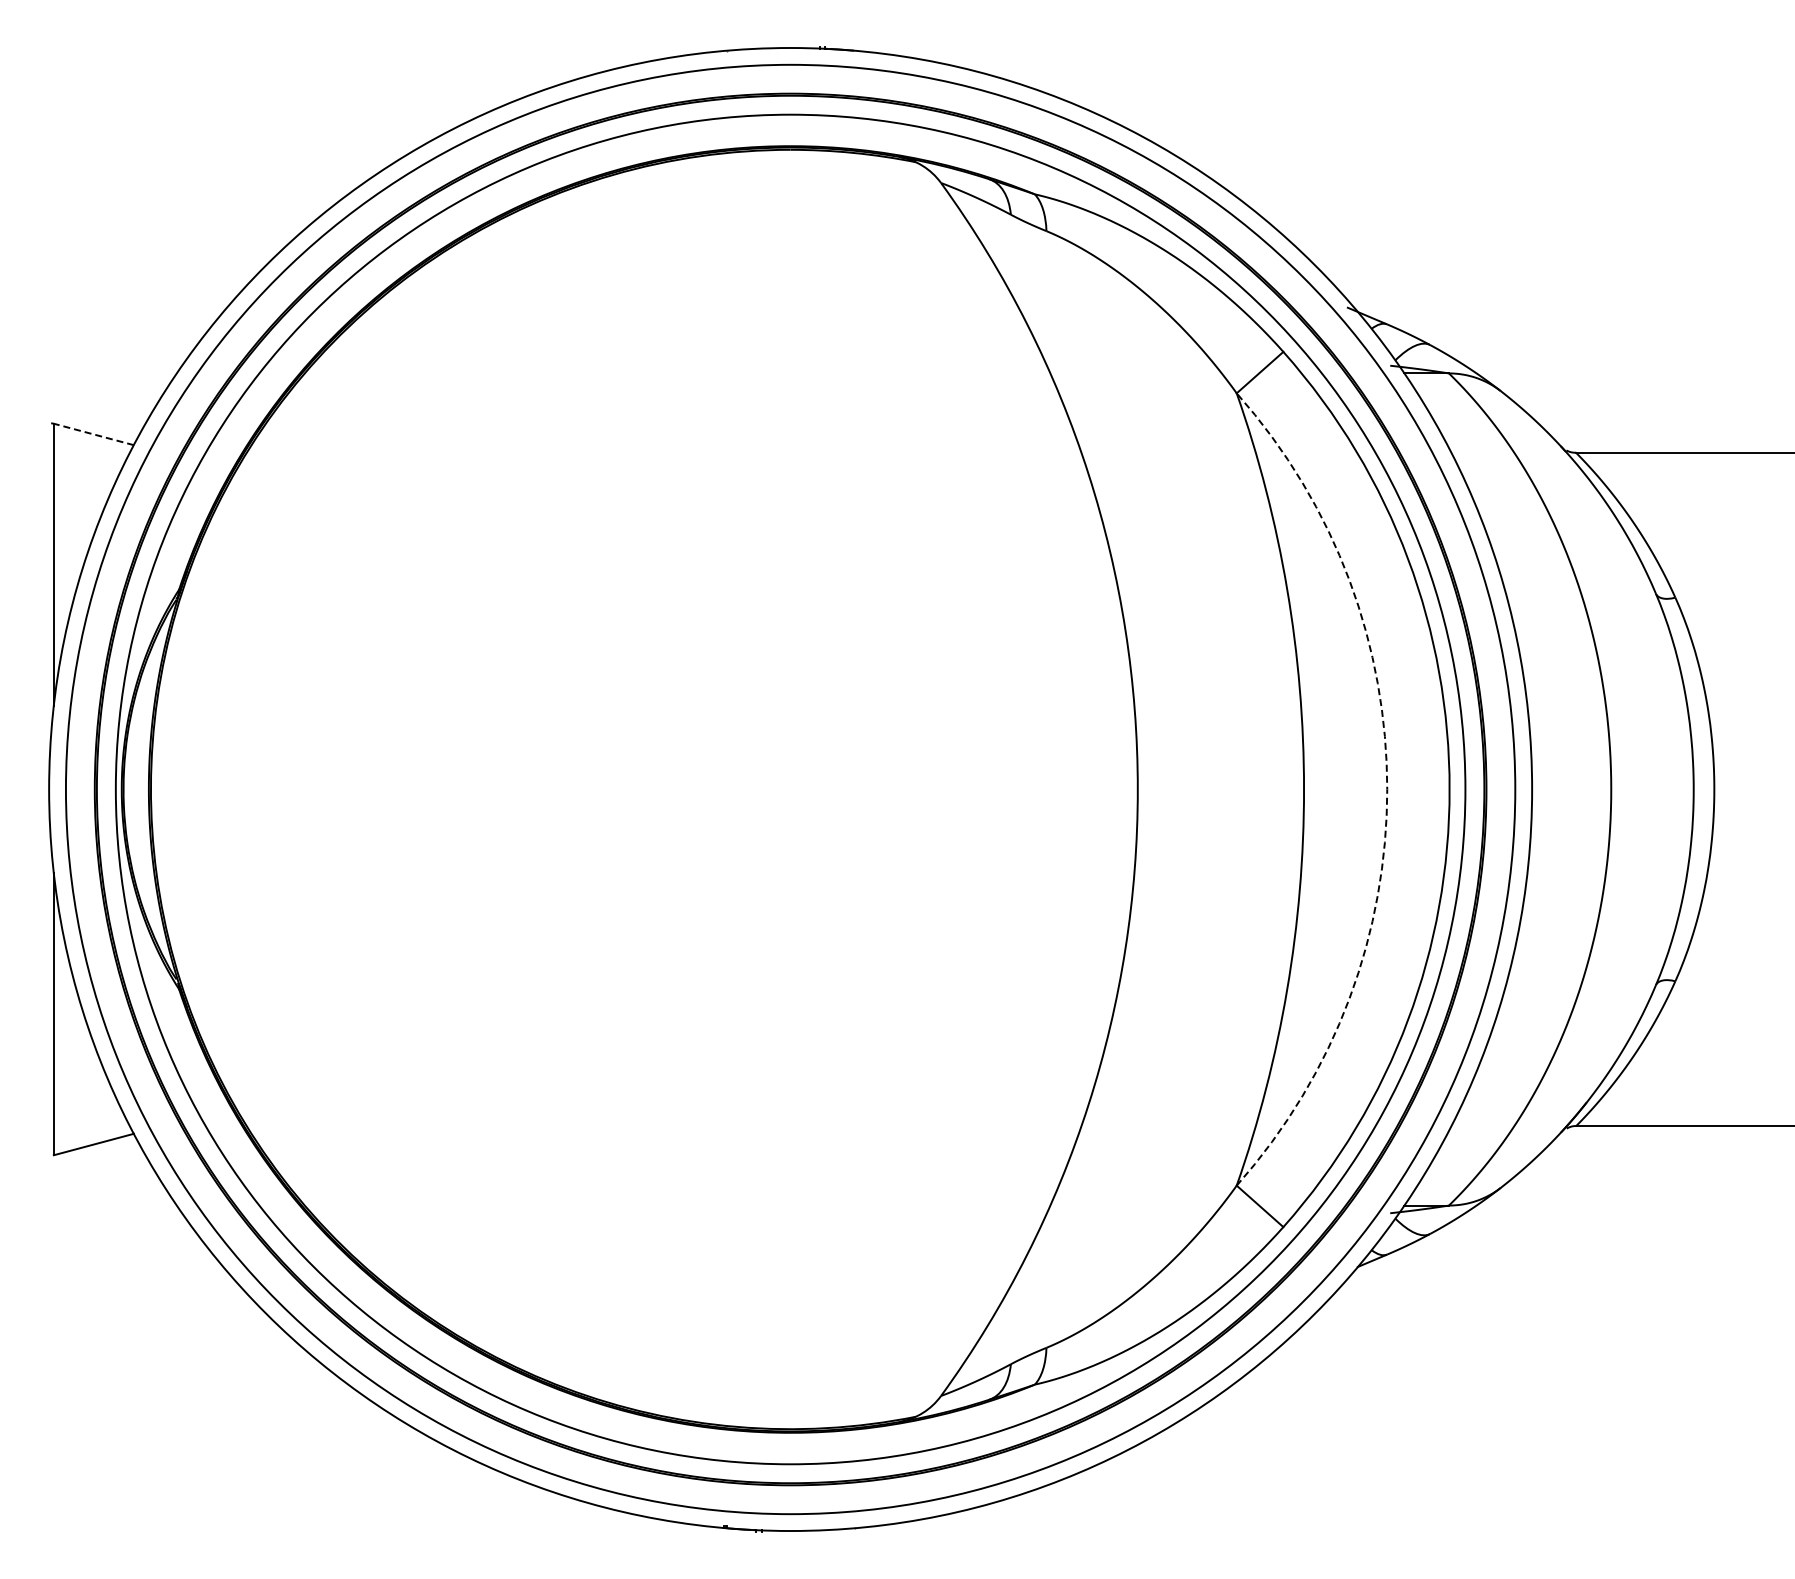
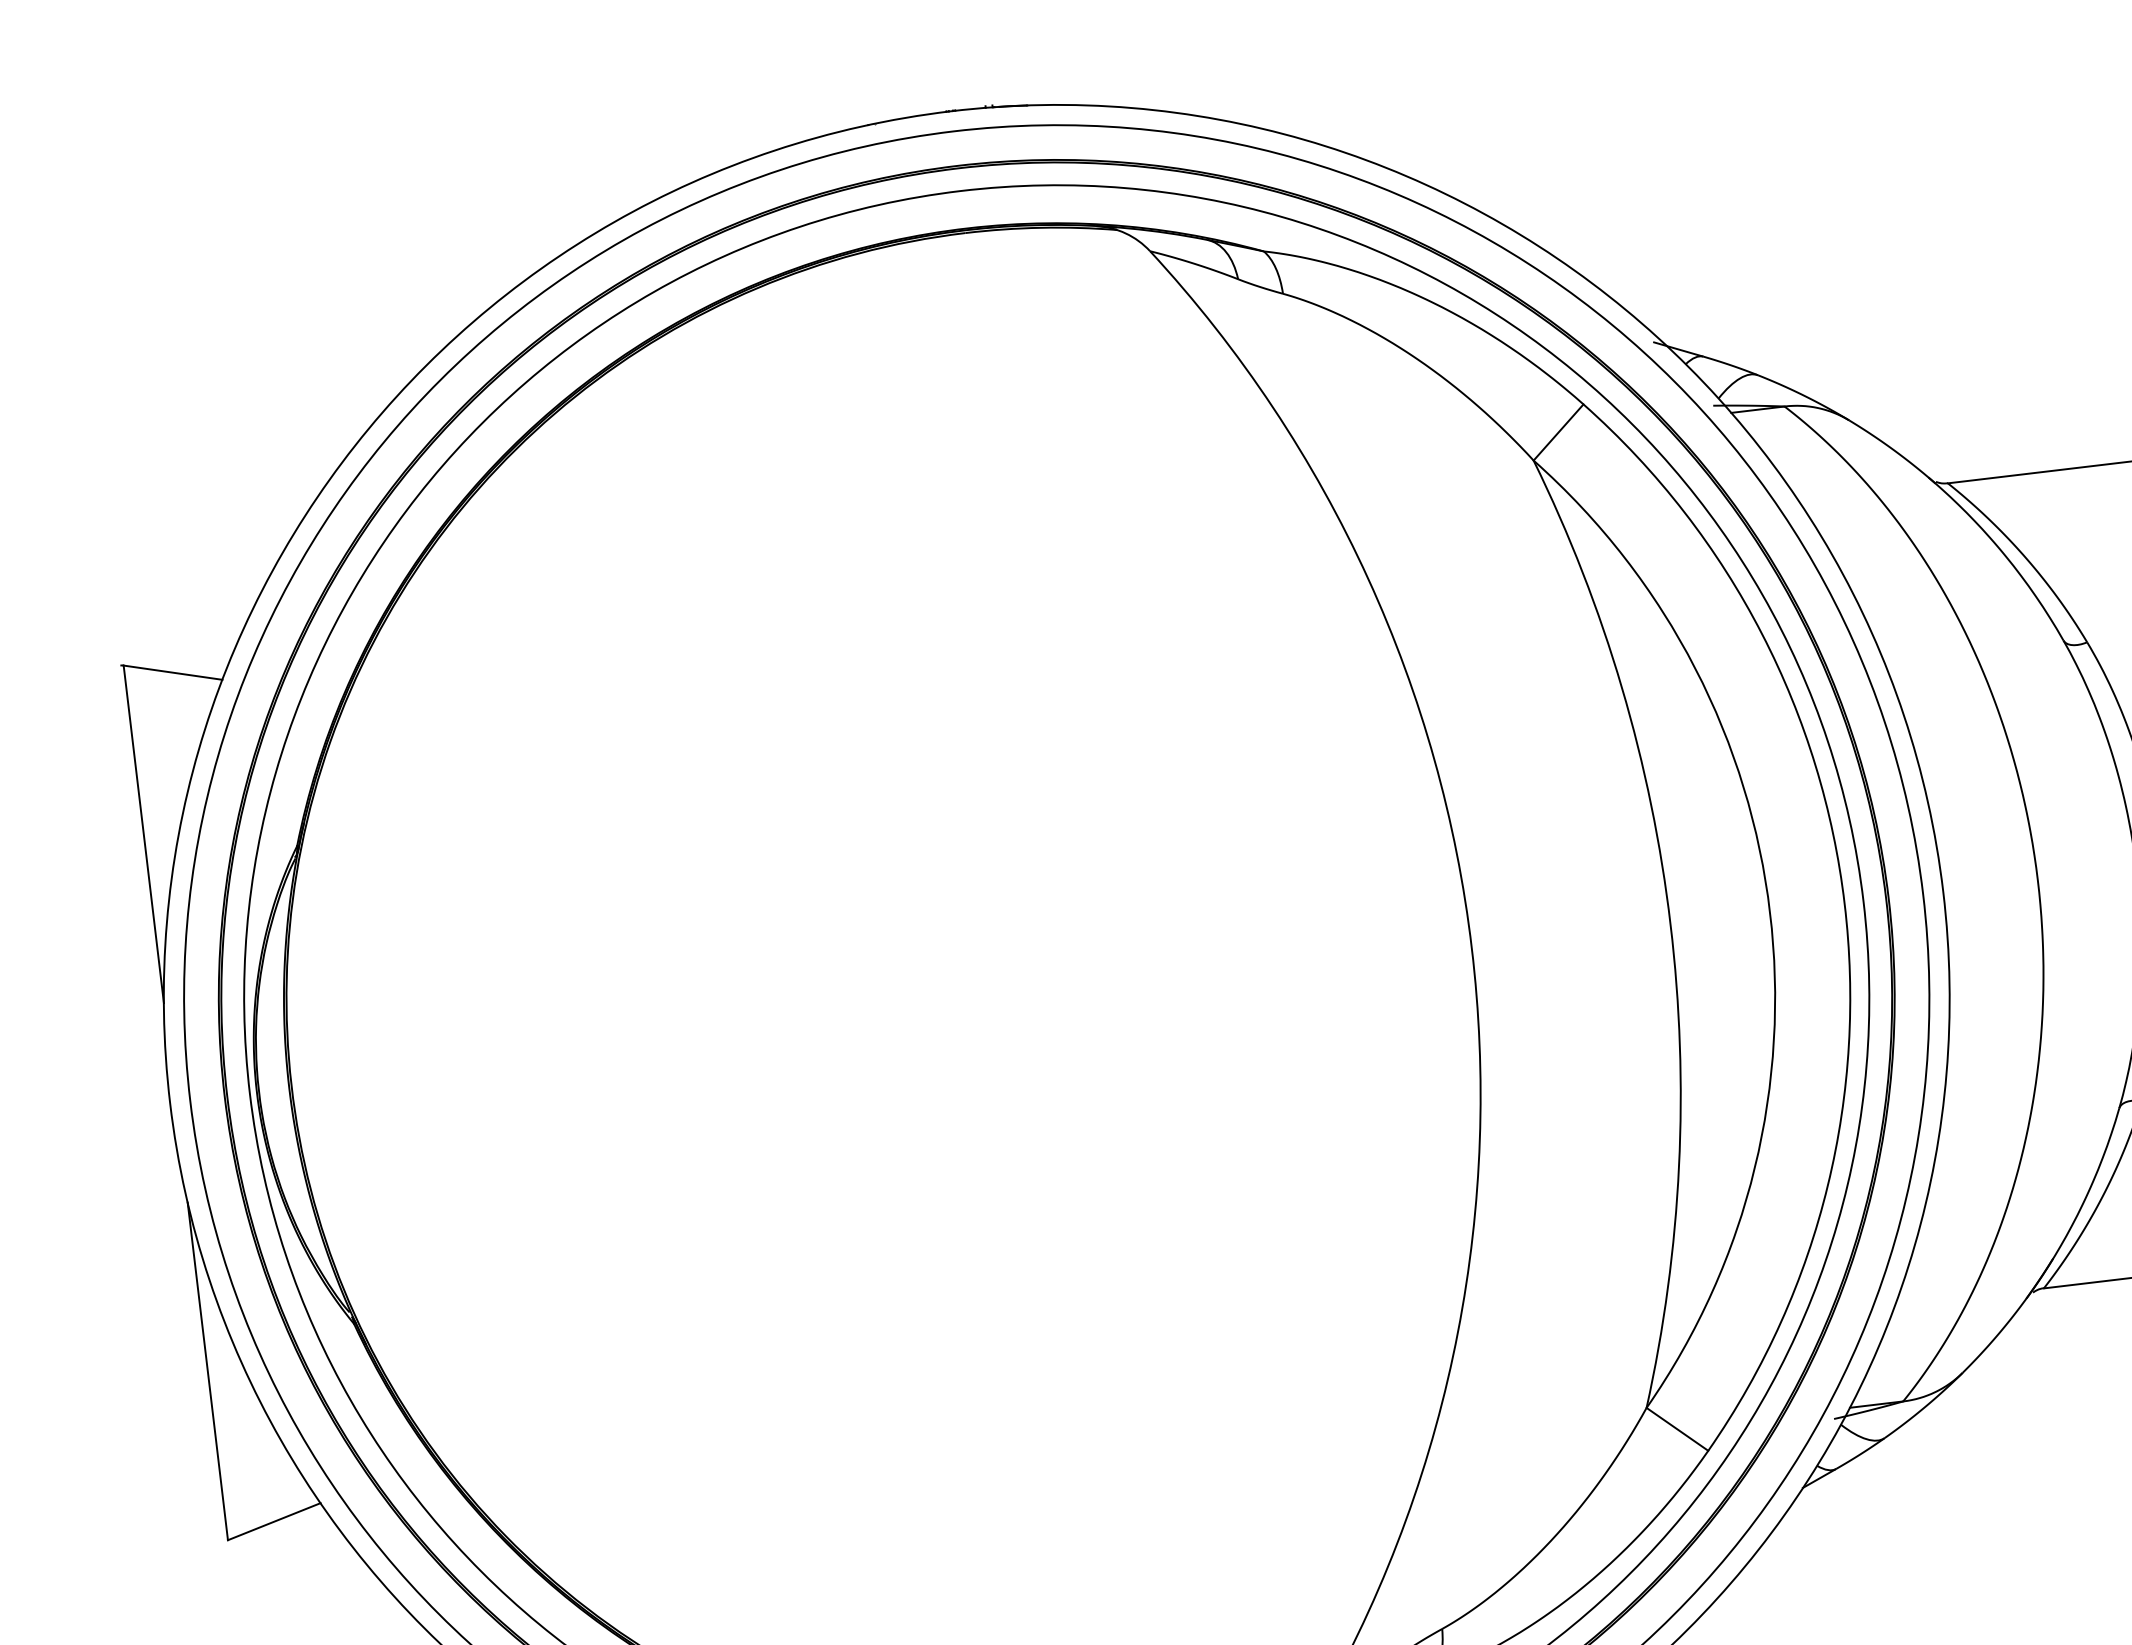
line: (93, 434) -> (172, 672), dashed -> solid
arc: (1387, 789) -> (1770, 912), dashed -> solid

